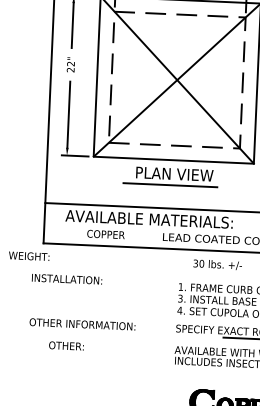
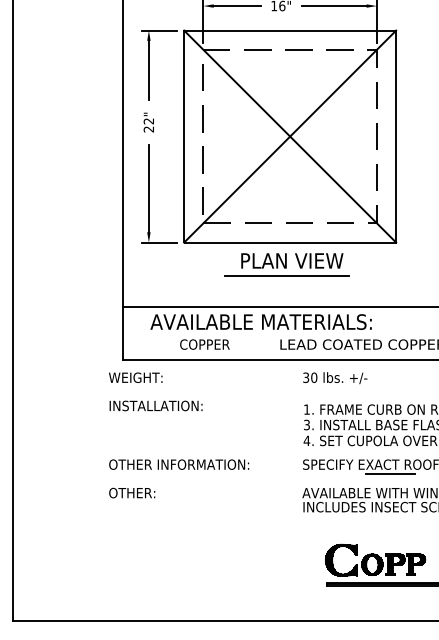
text: (29, 256) -> (135, 377), moved
text: (217, 265) -> (335, 378), moved
text: (66, 345) -> (132, 492), moved

